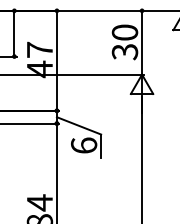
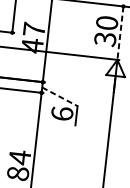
line: (142, 42) -> (120, 33), solid -> dashed
line: (79, 125) -> (60, 96), solid -> dashed

